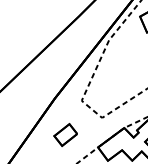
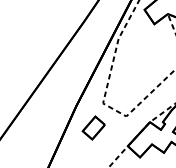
part: (65, 134) -> (93, 127), moved

